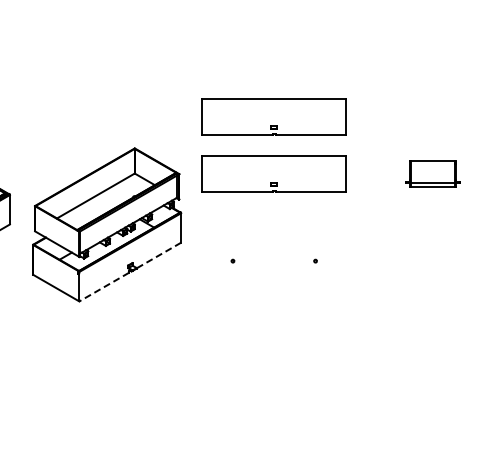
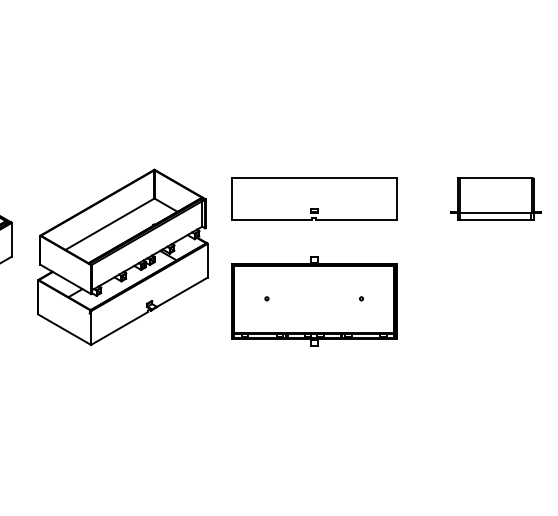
part: (273, 116) -> (313, 133), removed
part: (432, 173) -> (495, 198), size x1.43
line: (158, 255) -> (181, 292), dashed -> solid
part: (273, 263) -> (313, 301), added
line: (104, 287) -> (119, 328), dashed -> solid

